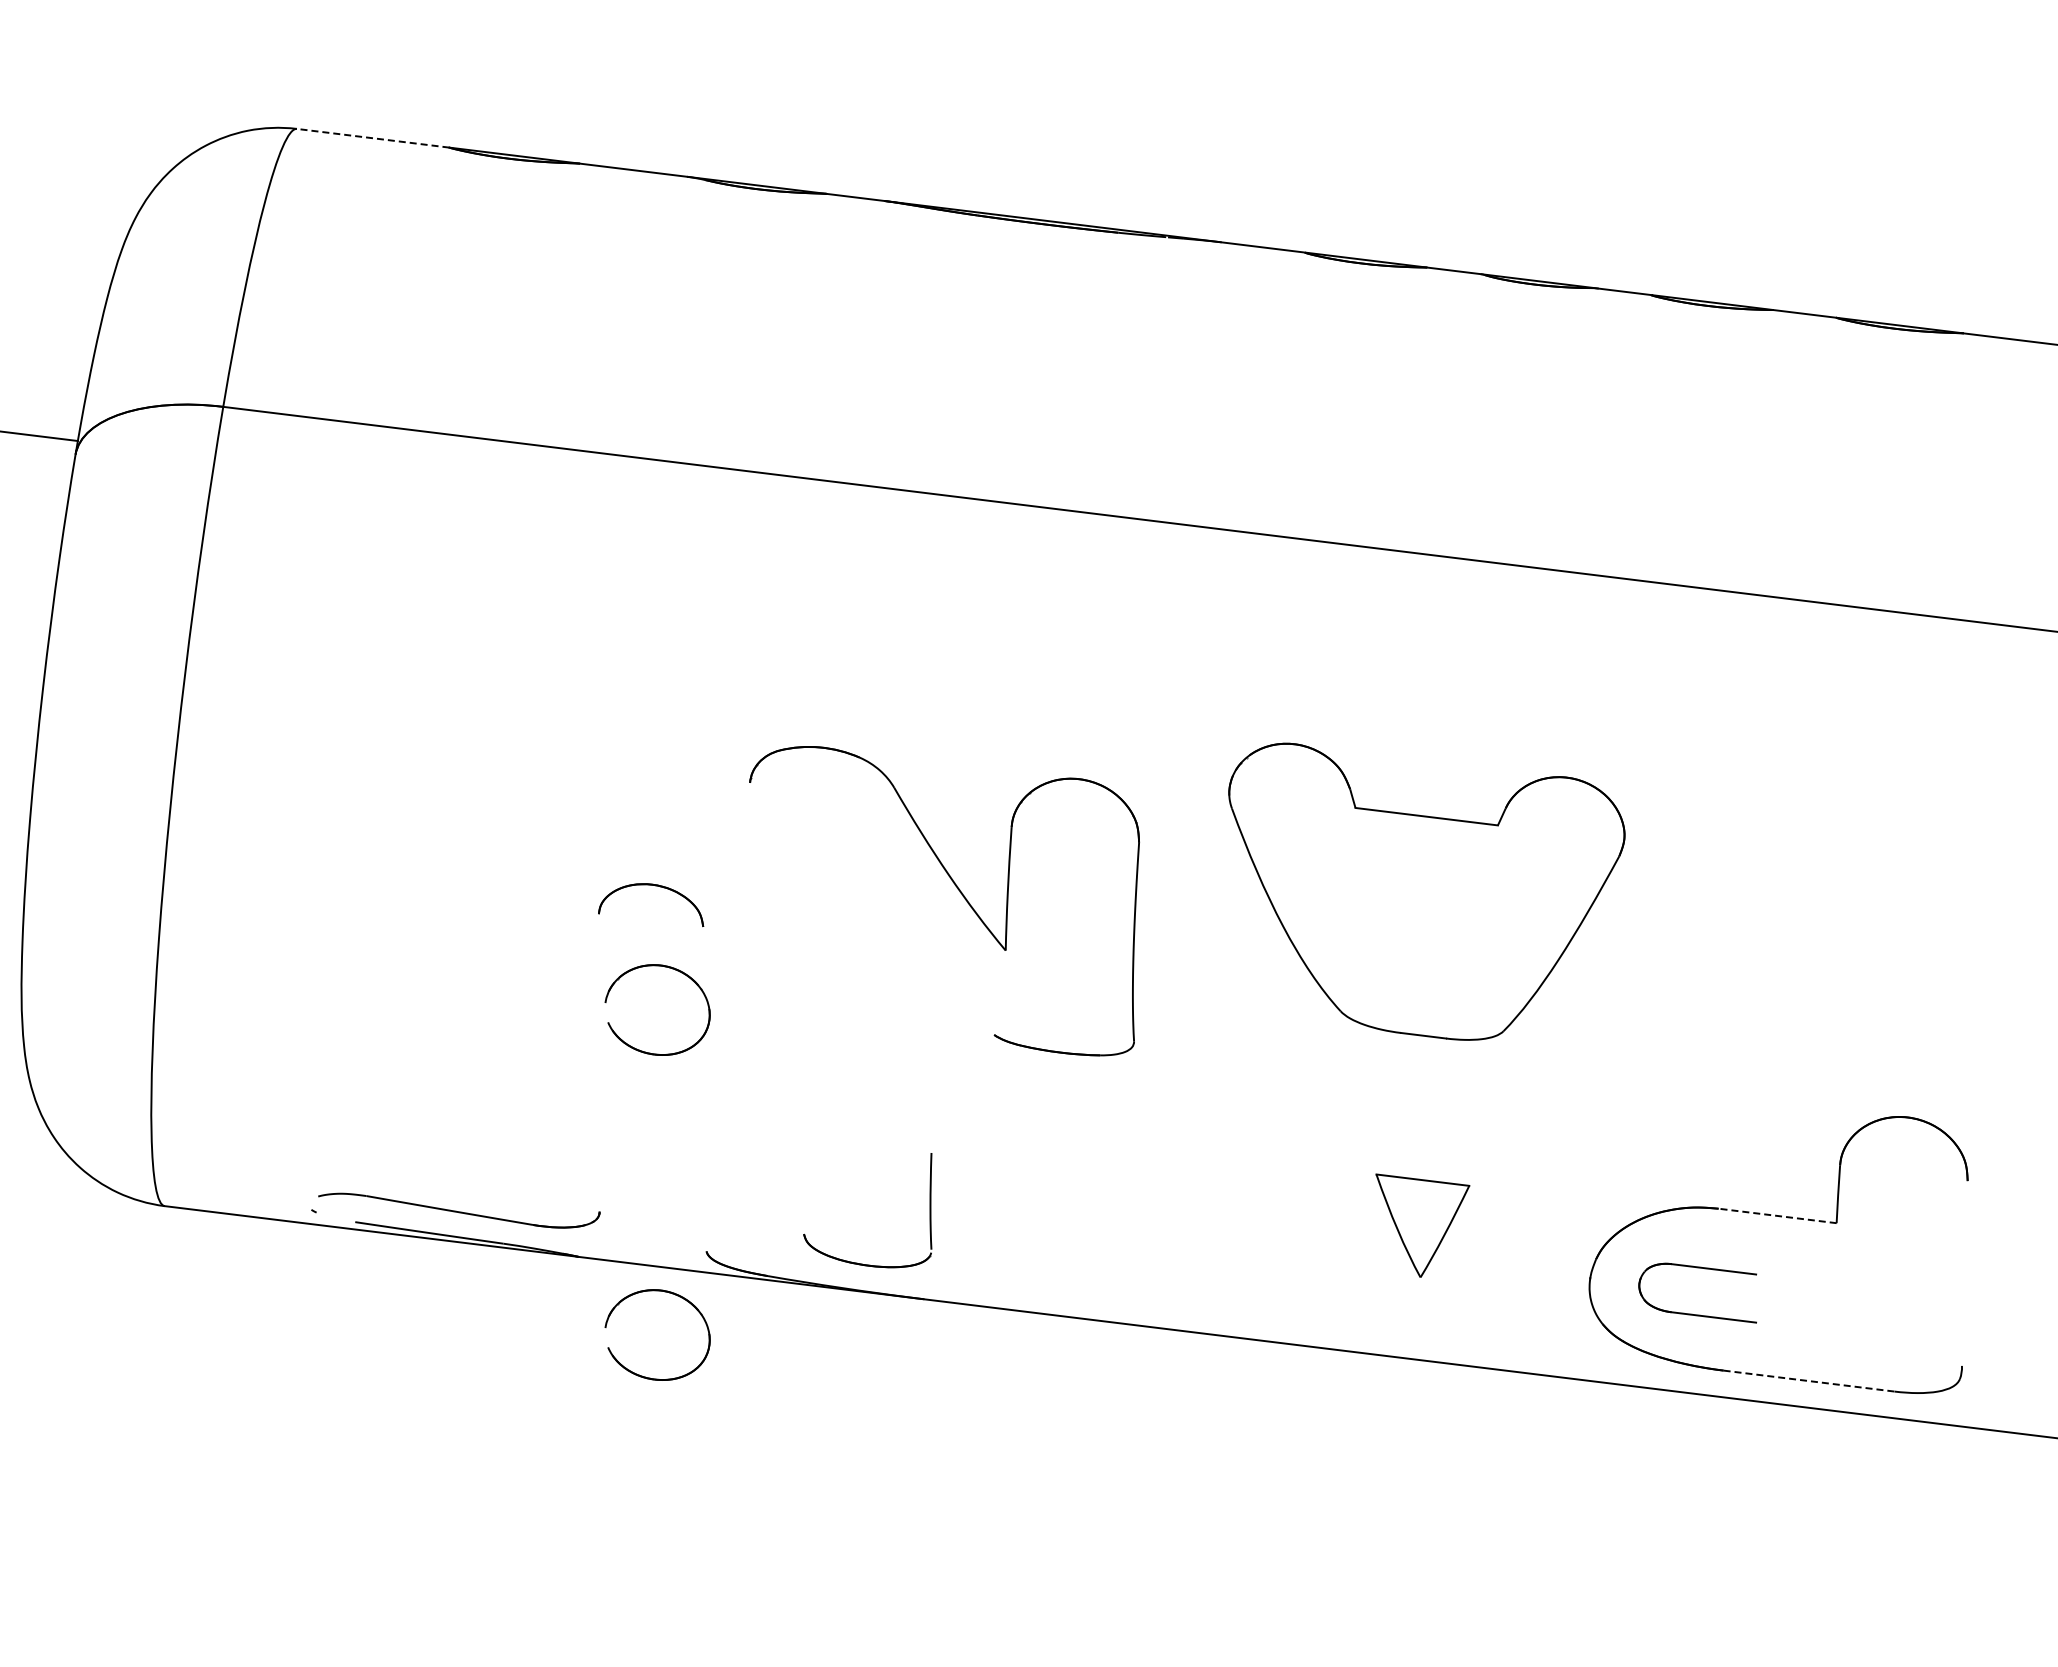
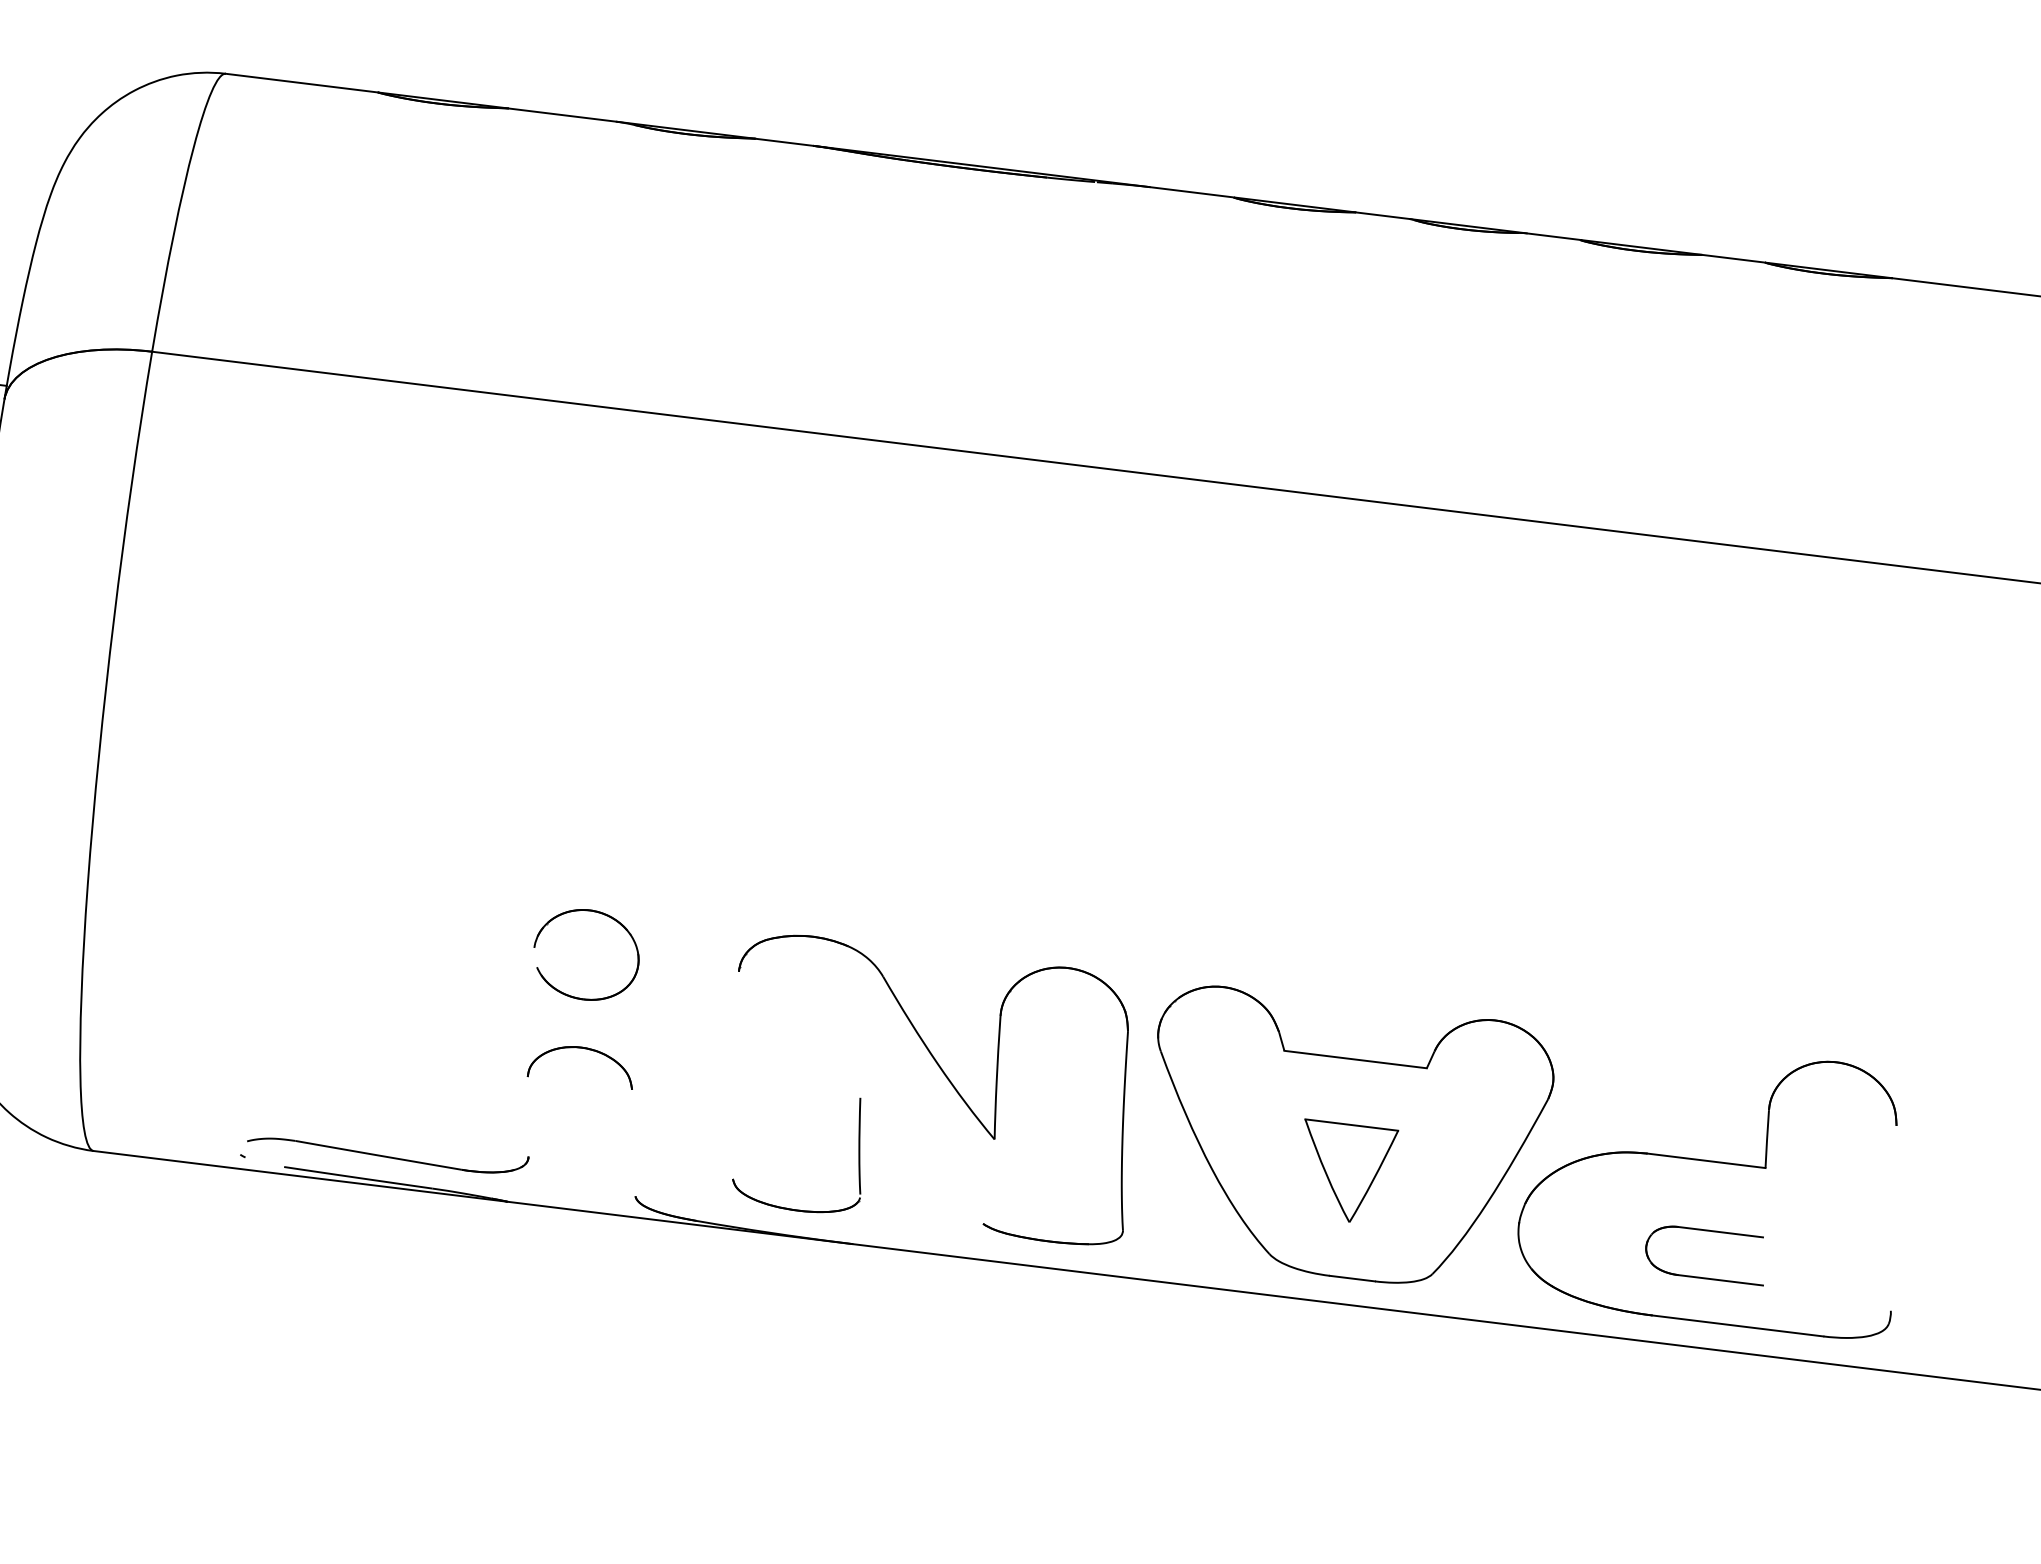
line: (373, 138) -> (302, 83), dashed -> solid
part: (655, 886) -> (584, 1049), moved
part: (1426, 891) -> (1355, 1134), moved
part: (959, 892) -> (948, 1081), moved
line: (1777, 1215) -> (1706, 1160), dashed -> solid
part: (664, 1292) -> (593, 1237), removed
part: (1692, 1313) -> (1699, 1276), moved
line: (1809, 1381) -> (1738, 1326), dashed -> solid

